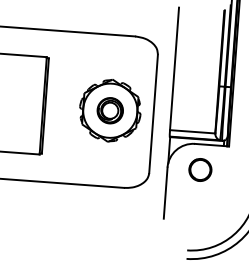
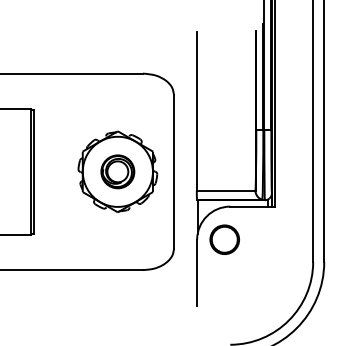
circle: (200, 169) -> (224, 239), moved

